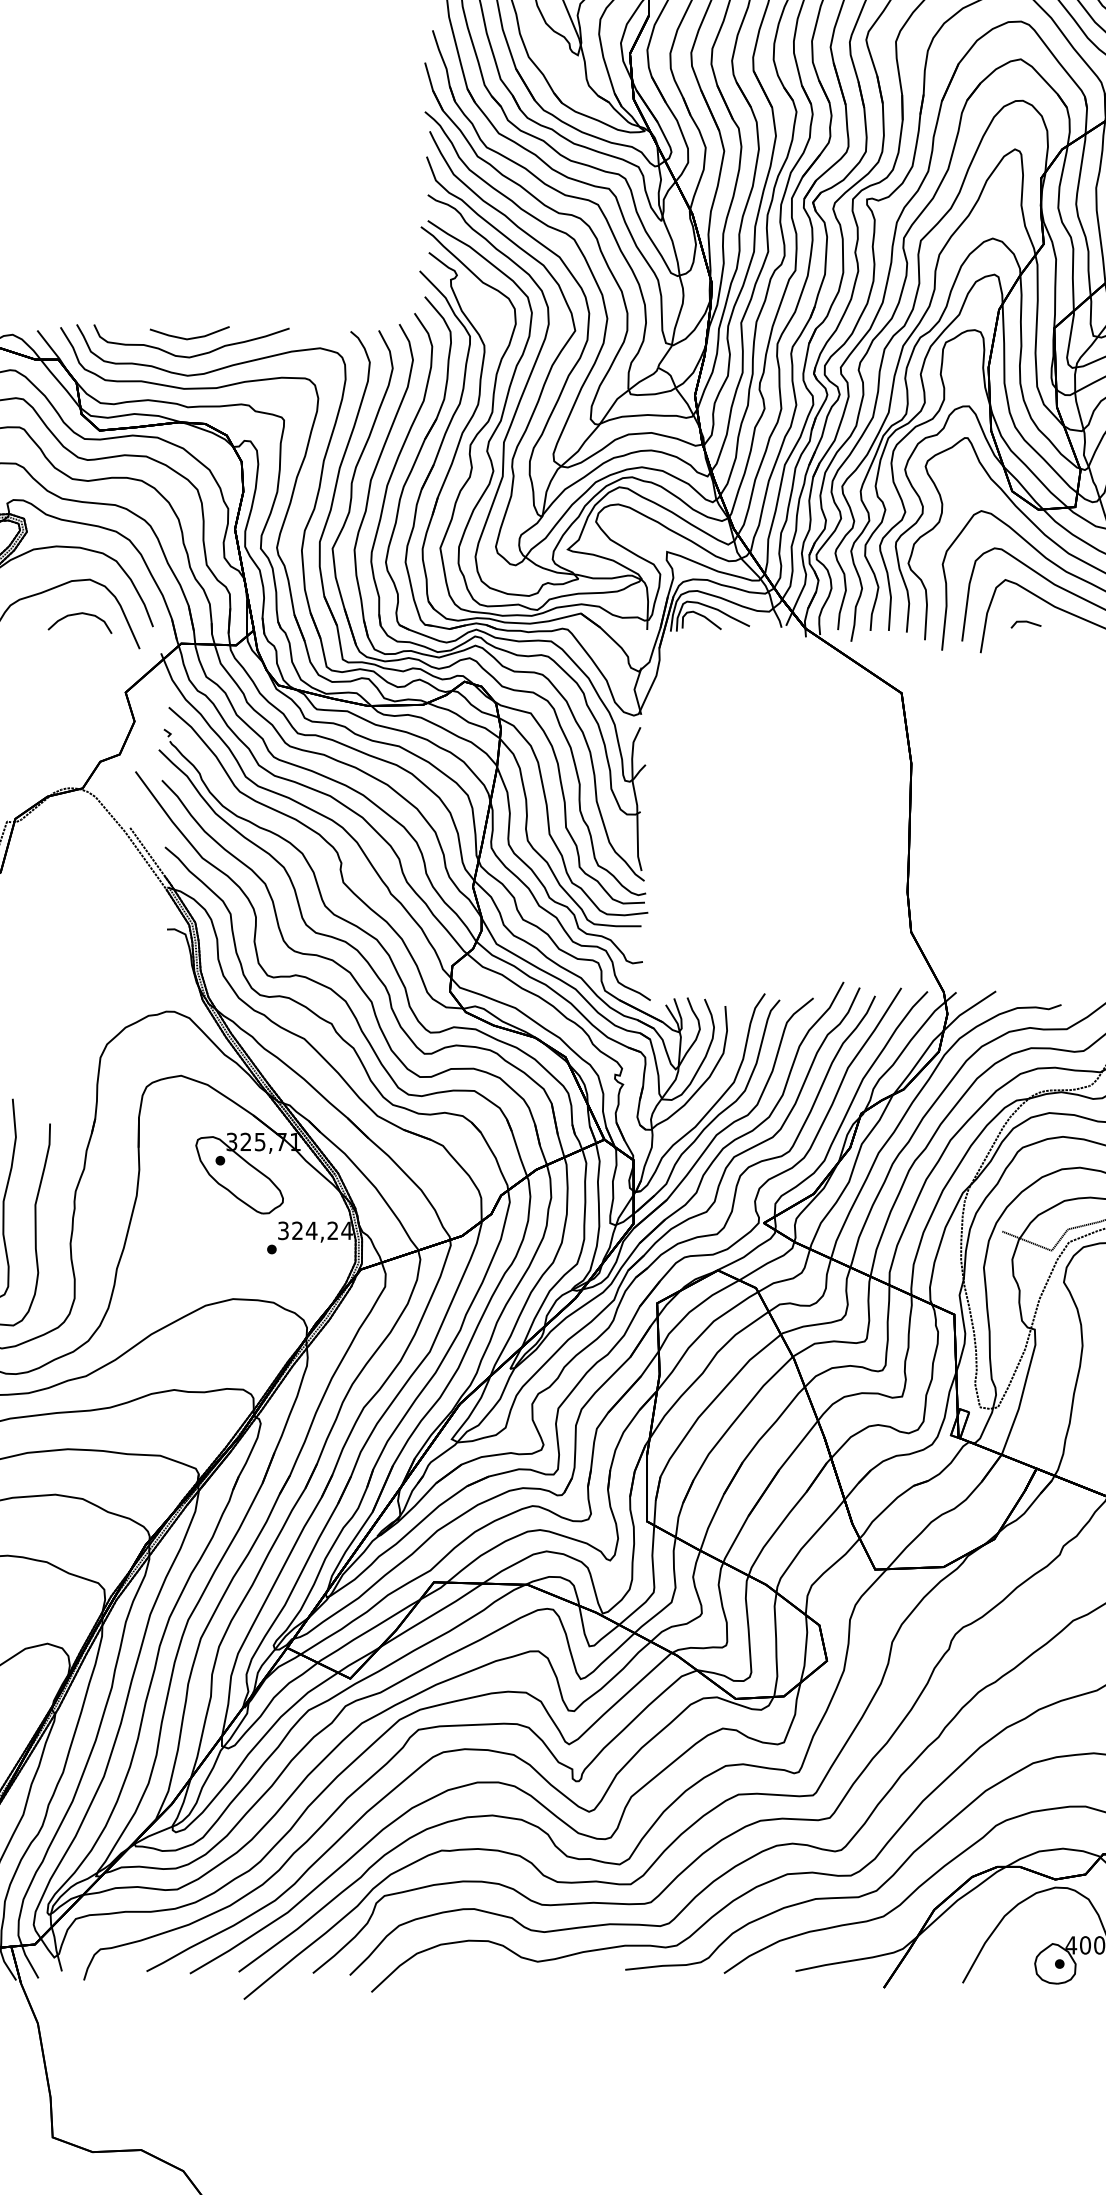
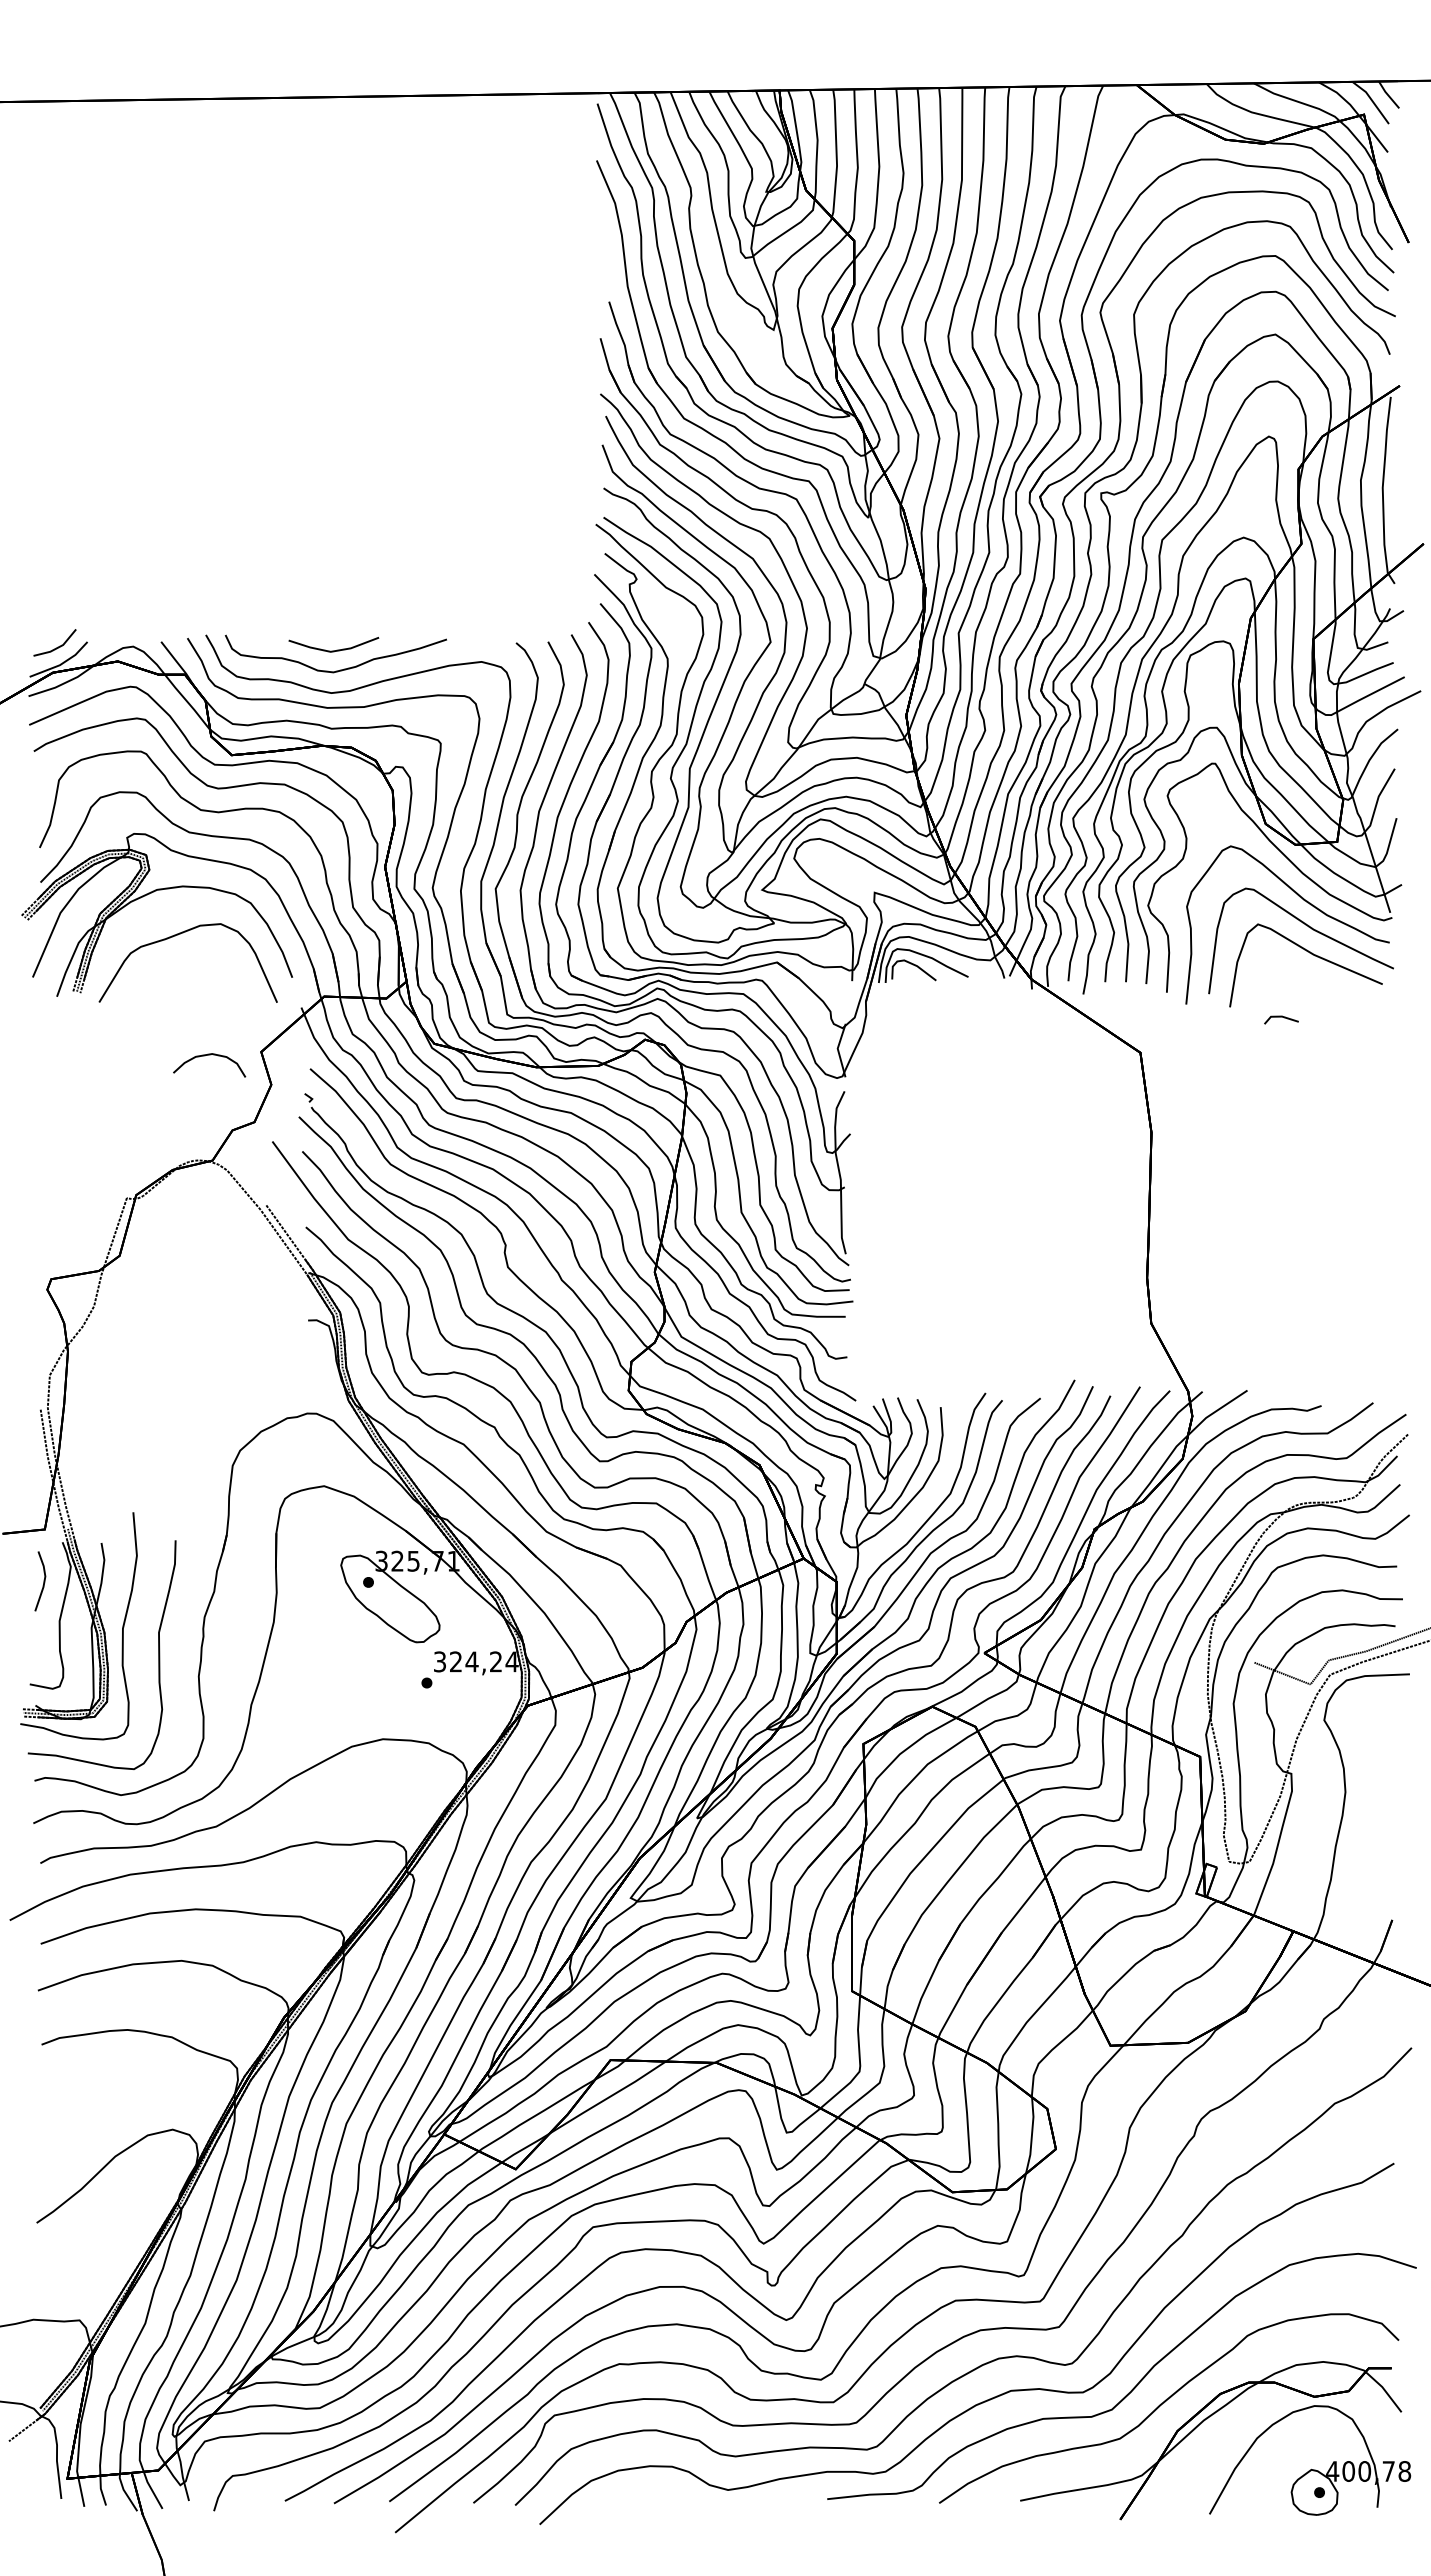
part: (76, 615) -> (205, 1056), moved
part: (1026, 624) -> (1281, 1019), moved

